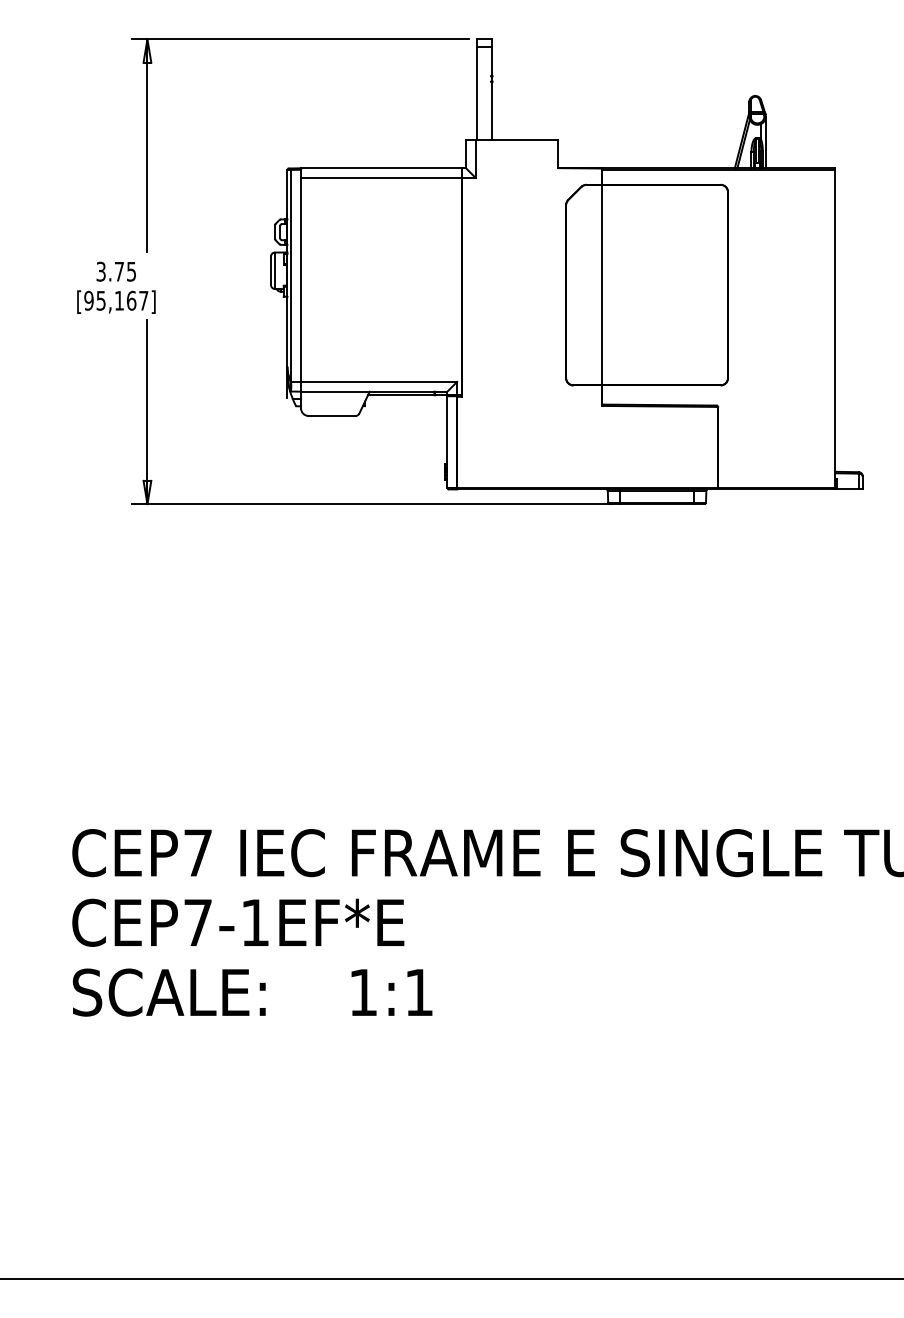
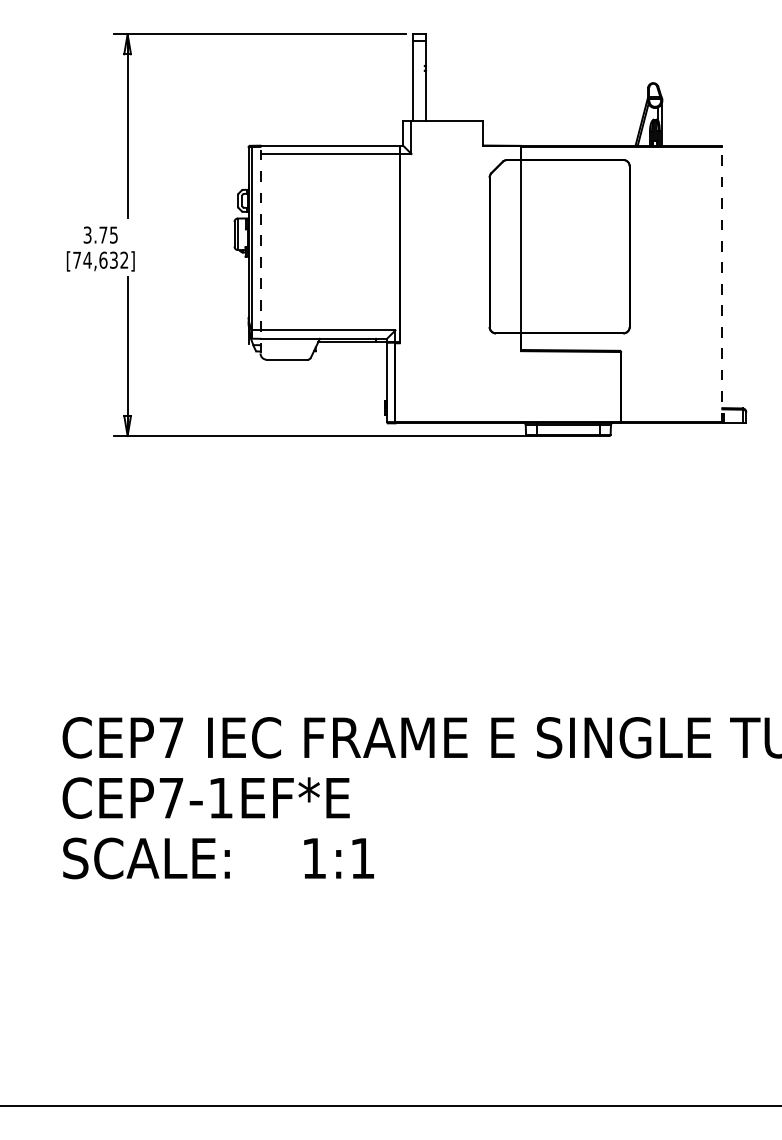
line: (301, 288) -> (260, 249), solid -> dashed
text: (116, 299) -> (100, 259), [95,167] -> [74,632]
line: (835, 328) -> (722, 284), solid -> dashed

